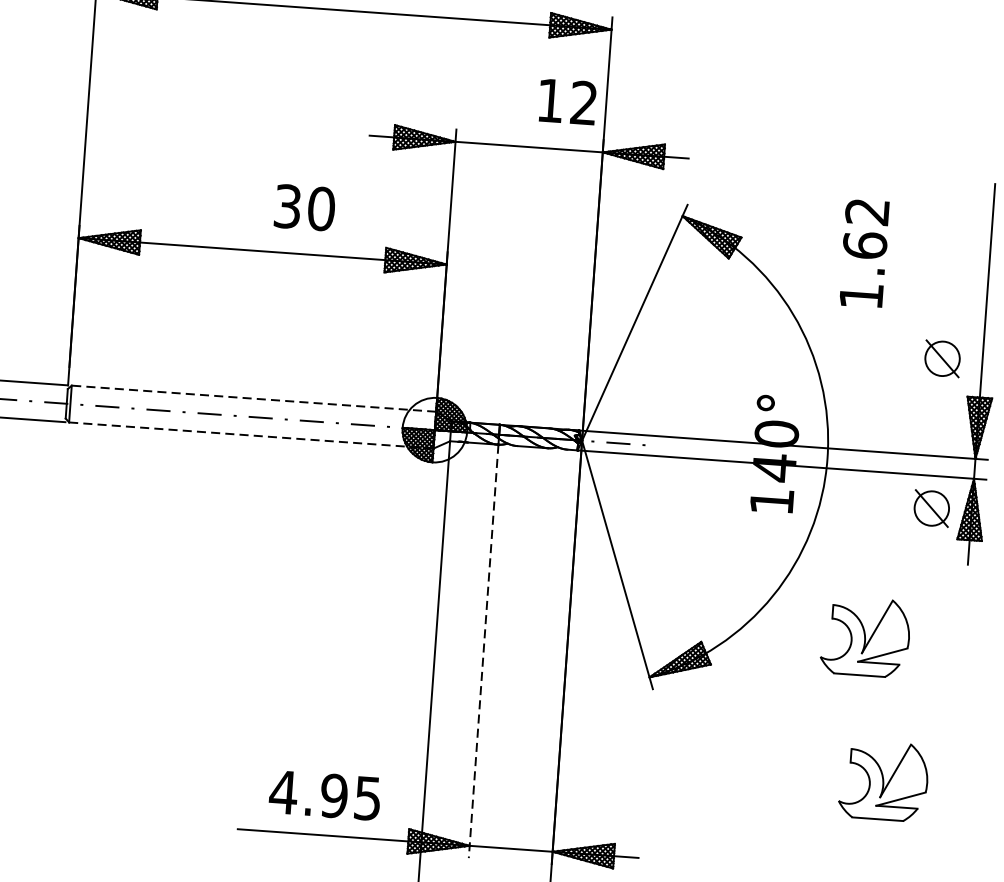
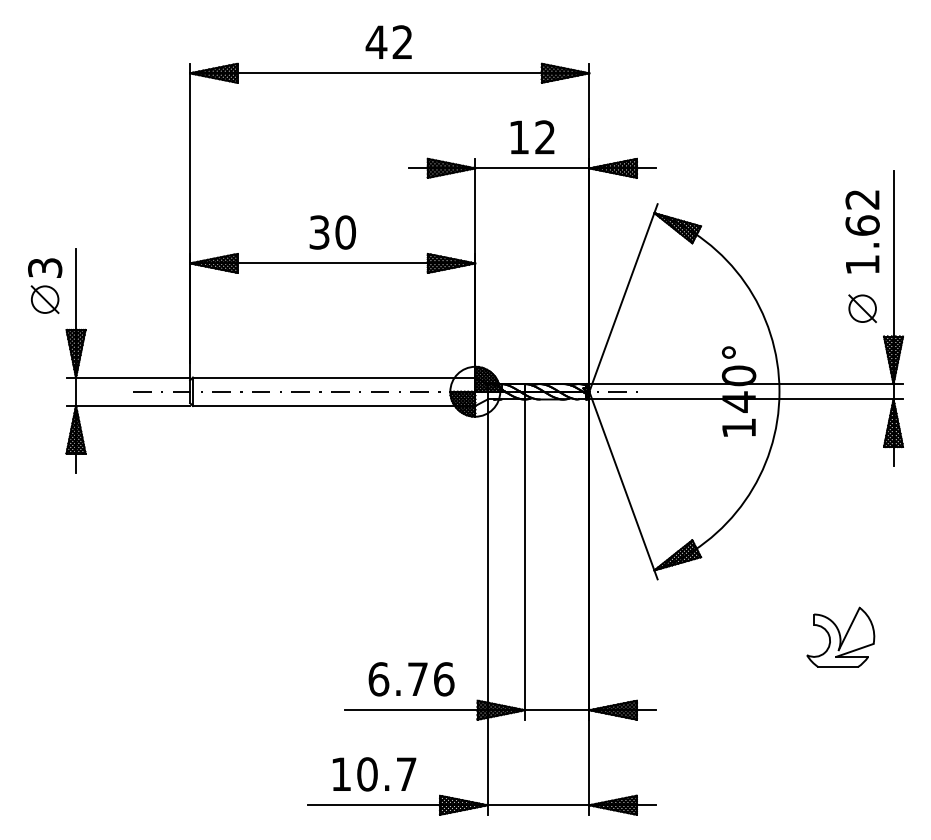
text: (567, 102) -> (532, 137), moved
text: (304, 207) -> (332, 232), moved
text: (864, 253) -> (862, 231), moved
line: (253, 398) -> (333, 377), dashed -> solid
line: (251, 436) -> (334, 406), dashed -> solid
part: (931, 508) -> (862, 424), removed
part: (865, 635) -> (818, 526), removed
line: (484, 652) -> (525, 560), dashed -> solid
text: (324, 795) -> (410, 679), 4.95 -> 6.76

